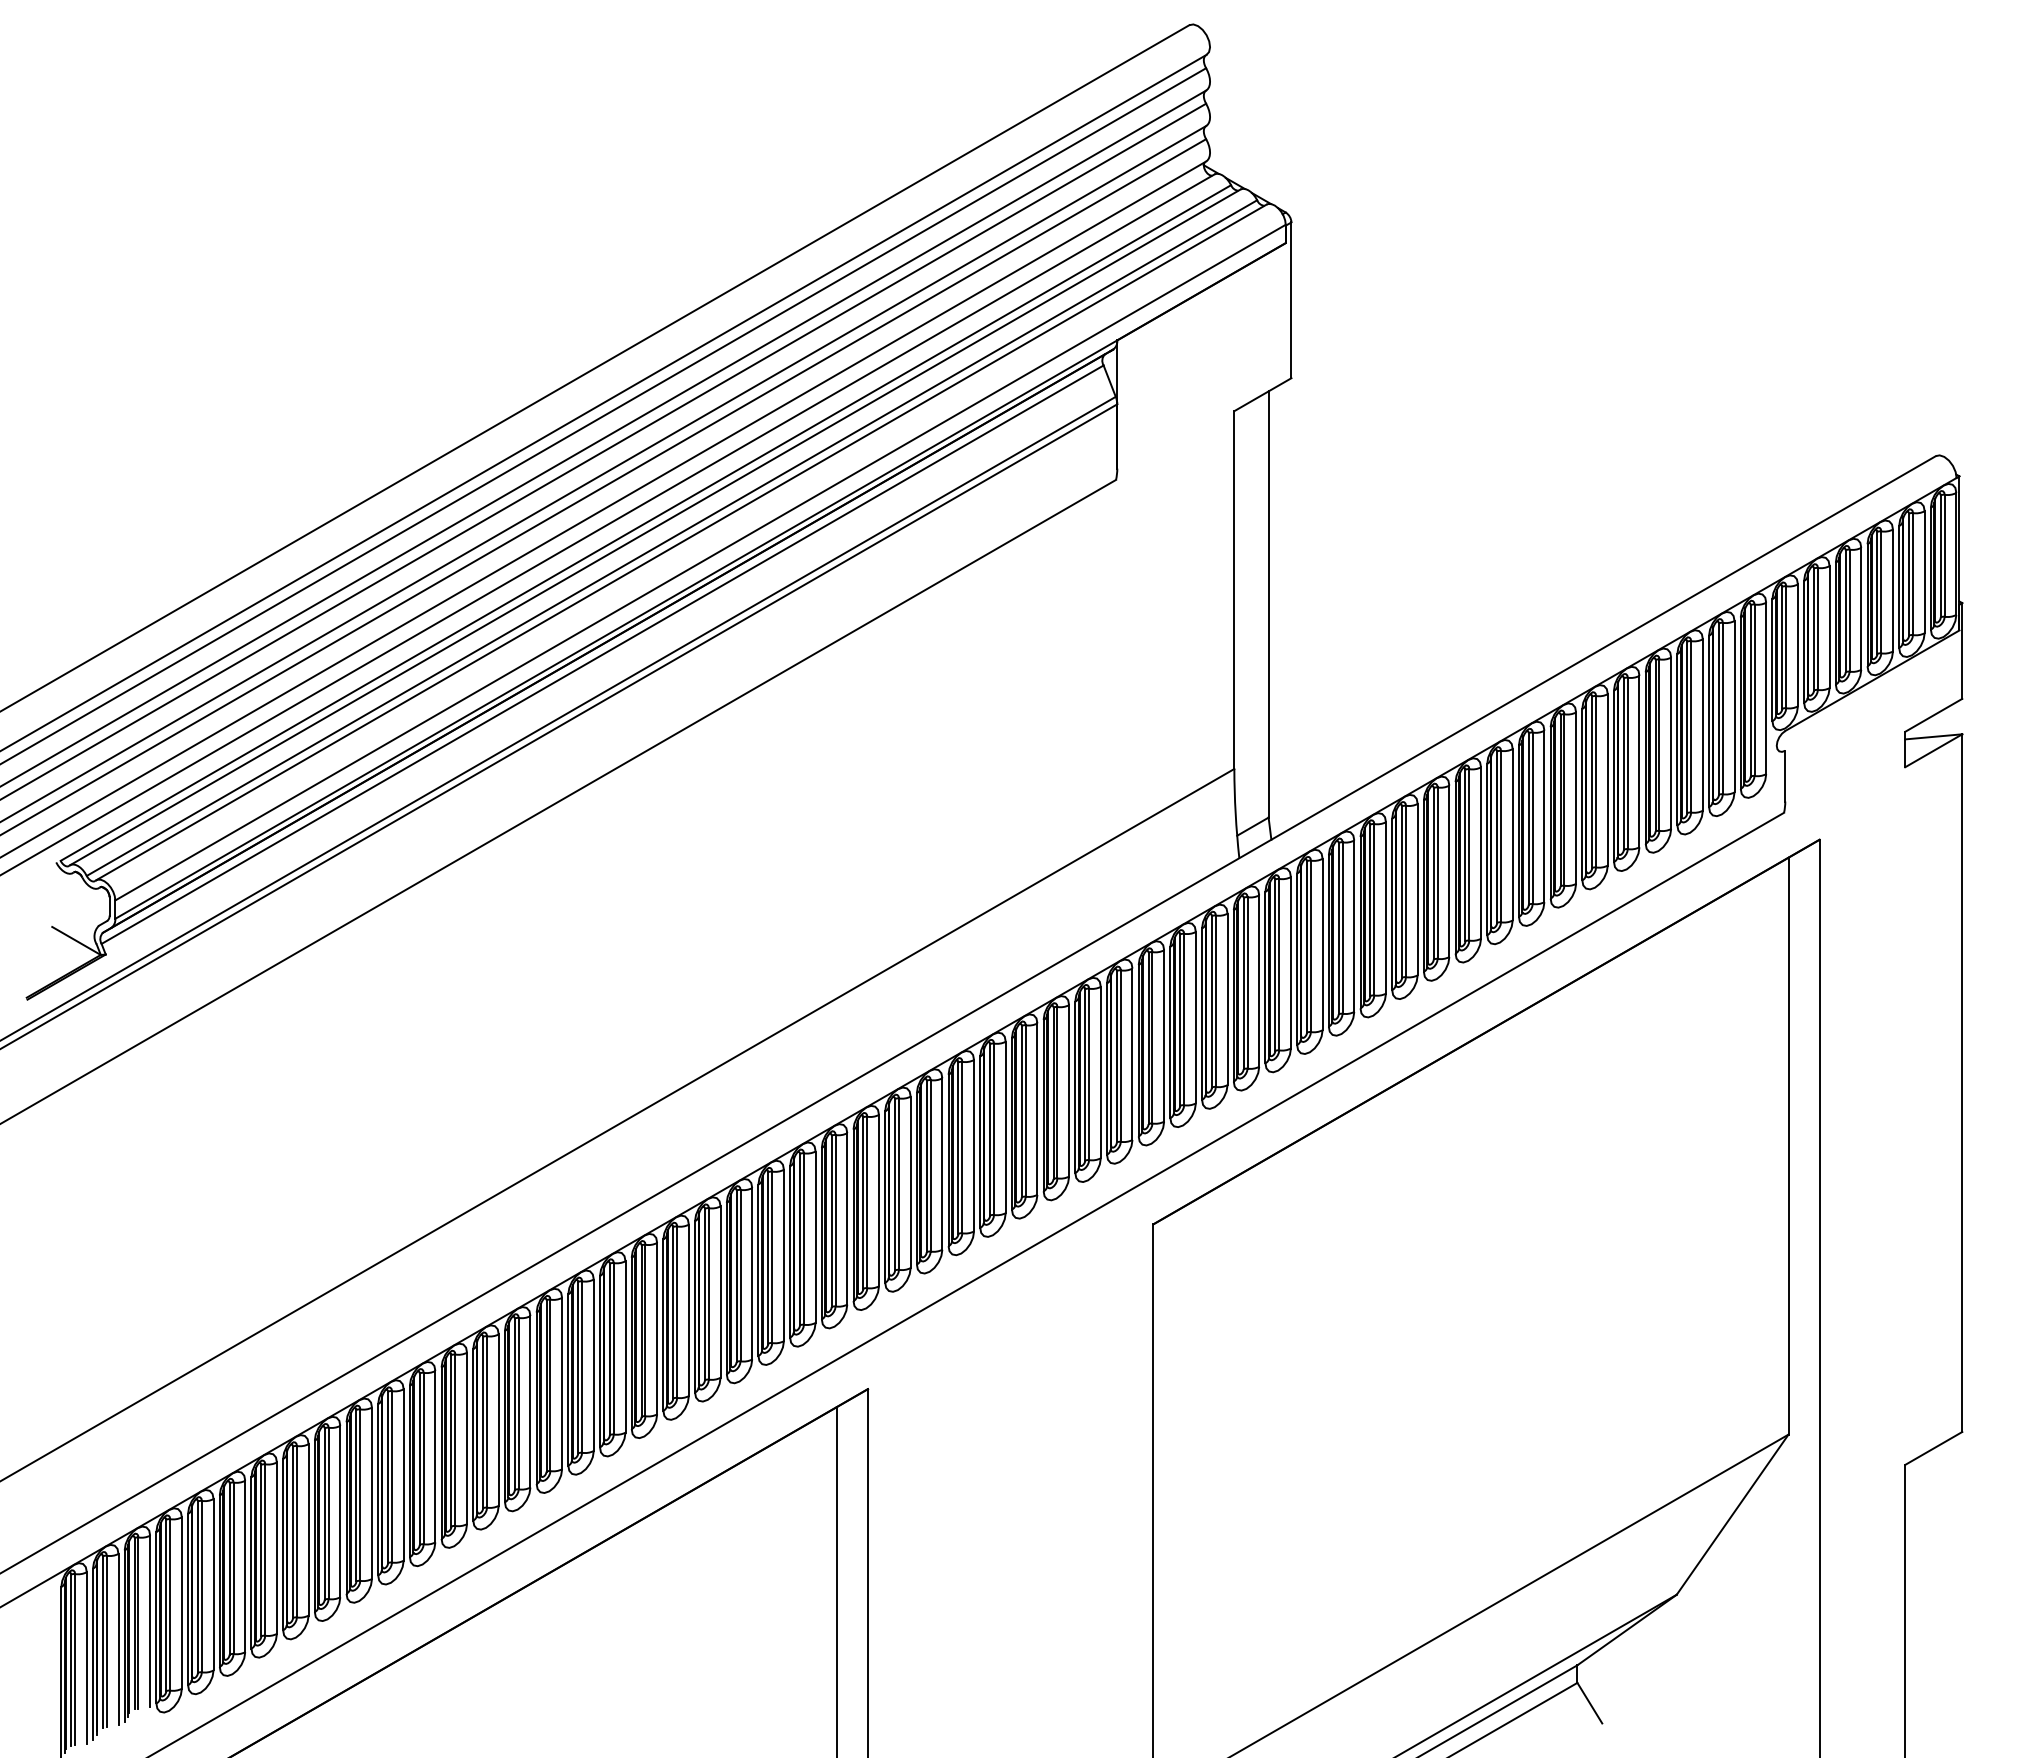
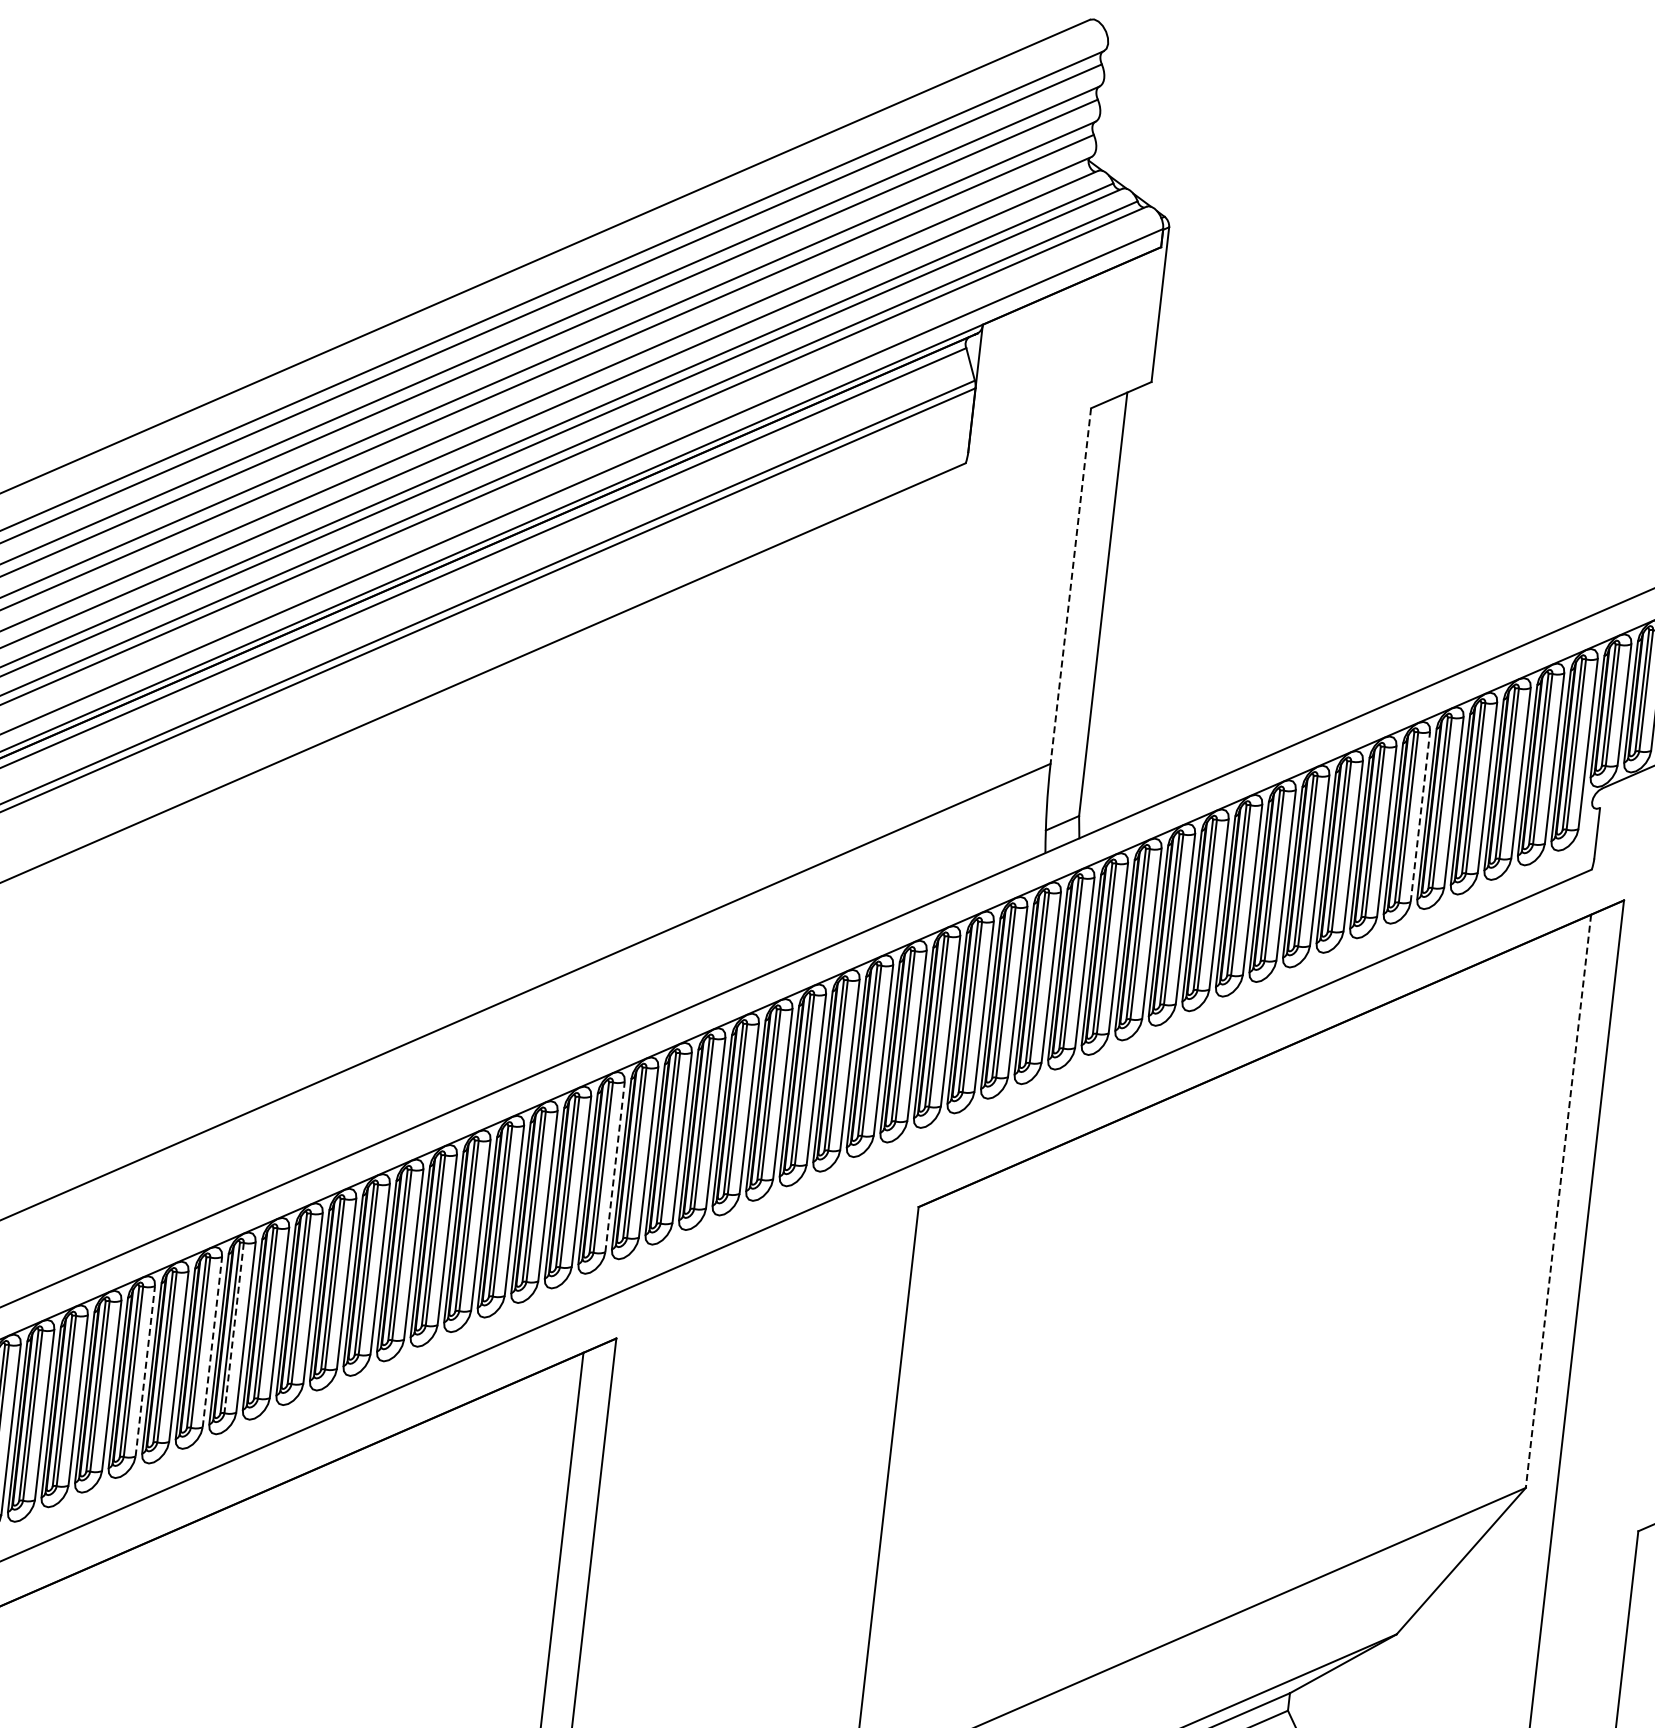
line: (1234, 590) -> (1070, 586), solid -> dashed
line: (1607, 779) -> (1420, 816), solid -> dashed
line: (1788, 1146) -> (1558, 1201), solid -> dashed
line: (847, 1218) -> (615, 1166), solid -> dashed
line: (487, 1421) -> (234, 1327), solid -> dashed
line: (467, 1438) -> (212, 1342), solid -> dashed
line: (403, 1475) -> (145, 1371), solid -> dashed

